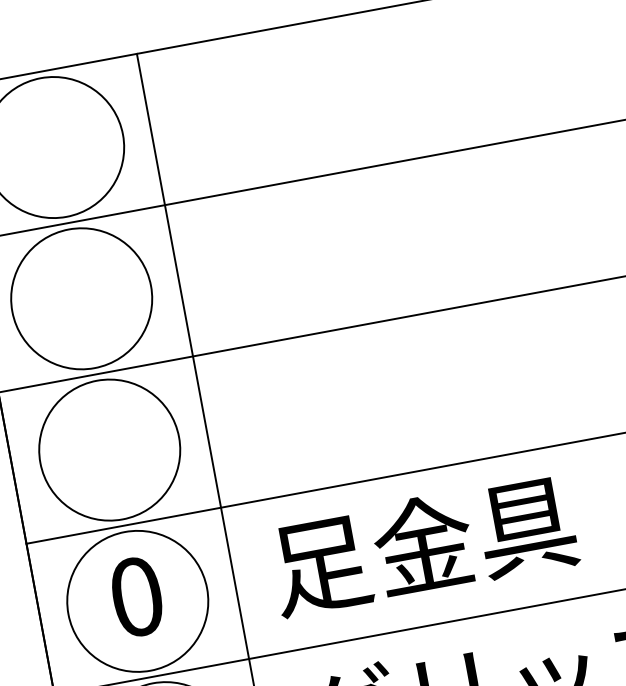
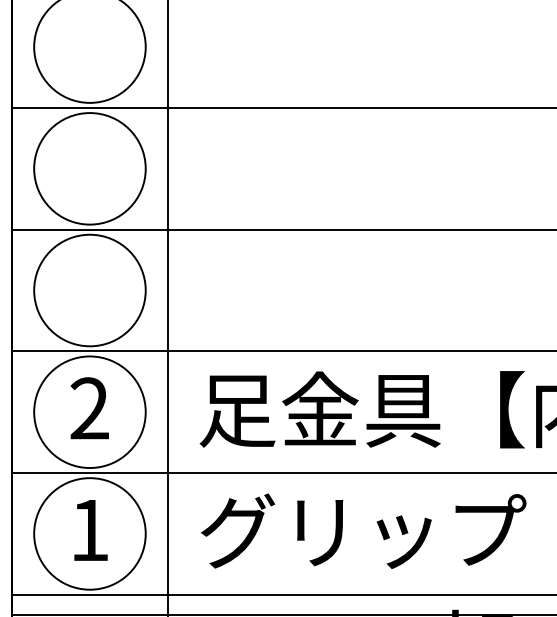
text: (136, 596) -> (89, 408), 0 -> 2

